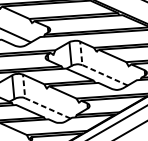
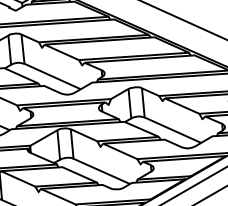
line: (94, 69) -> (159, 123), dashed -> solid
line: (36, 102) -> (87, 164), dashed -> solid

